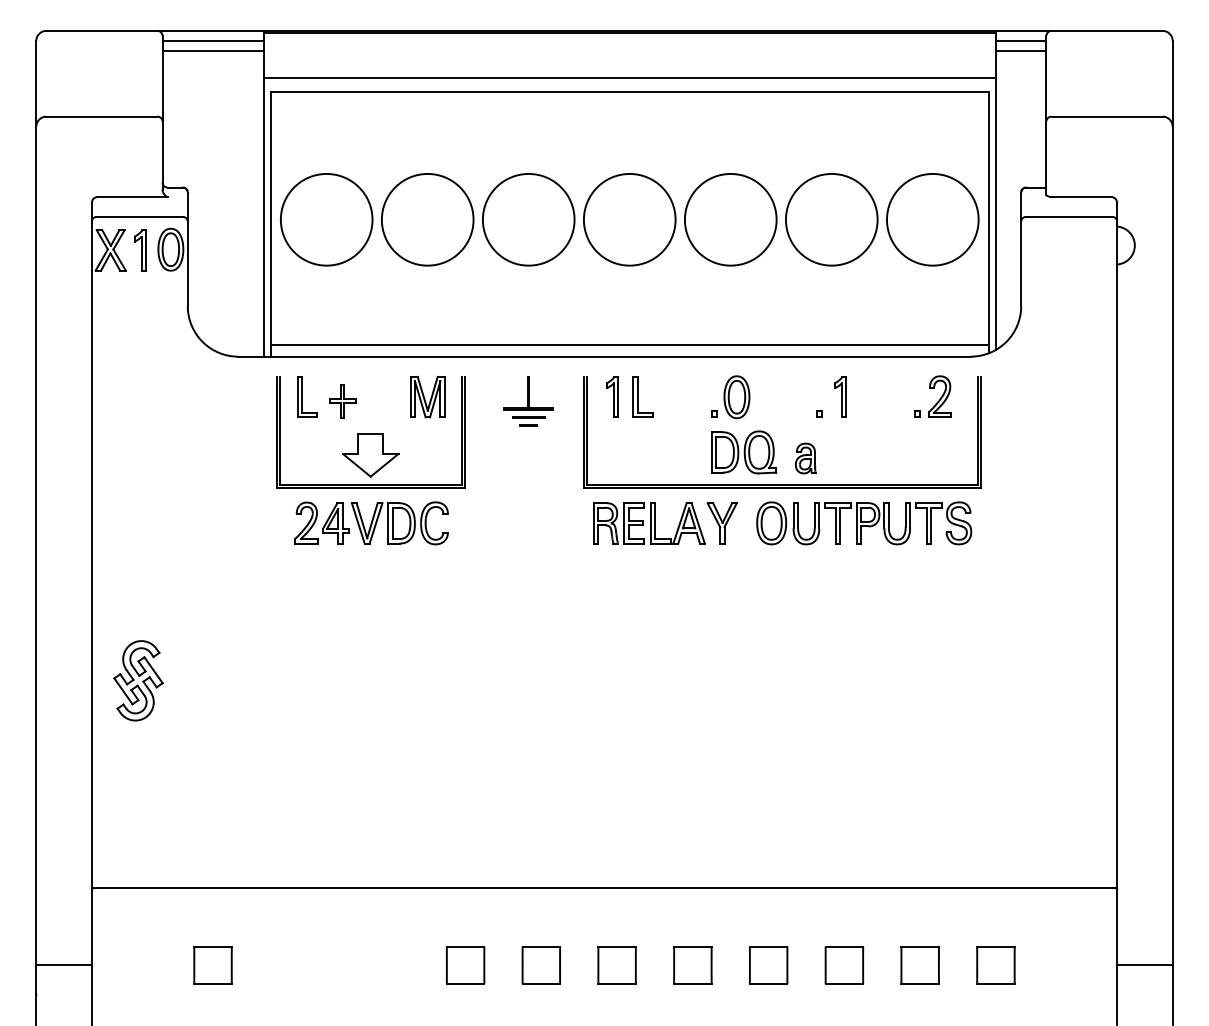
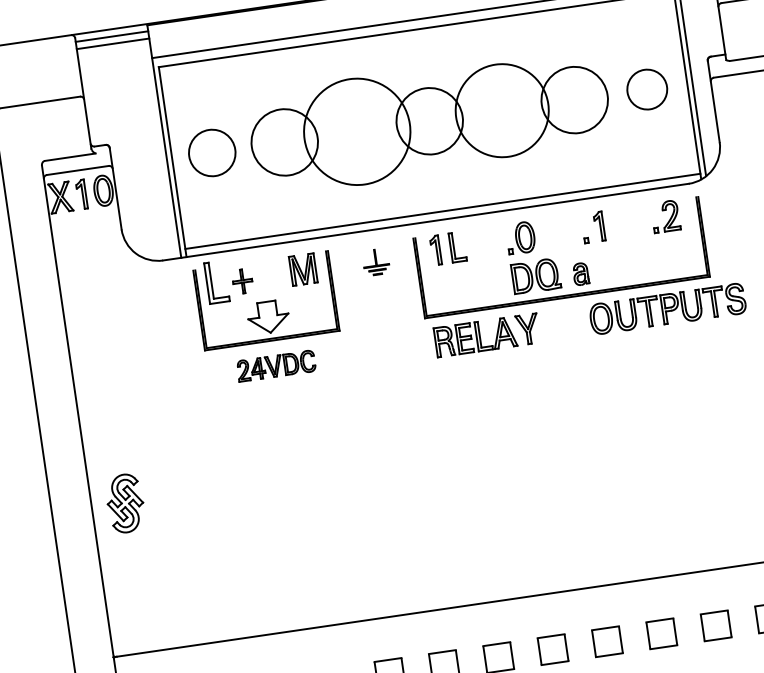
circle: (326, 219) -> (212, 152), size x0.7
circle: (528, 219) -> (357, 131), size x1.6
circle: (730, 219) -> (502, 110), size x1.4
circle: (932, 219) -> (646, 89), size x0.6
part: (307, 396) -> (216, 281), size x1.4
part: (528, 401) -> (376, 262), size x0.7
part: (371, 523) -> (276, 366), size x0.7
part: (864, 523) -> (668, 309), moved

